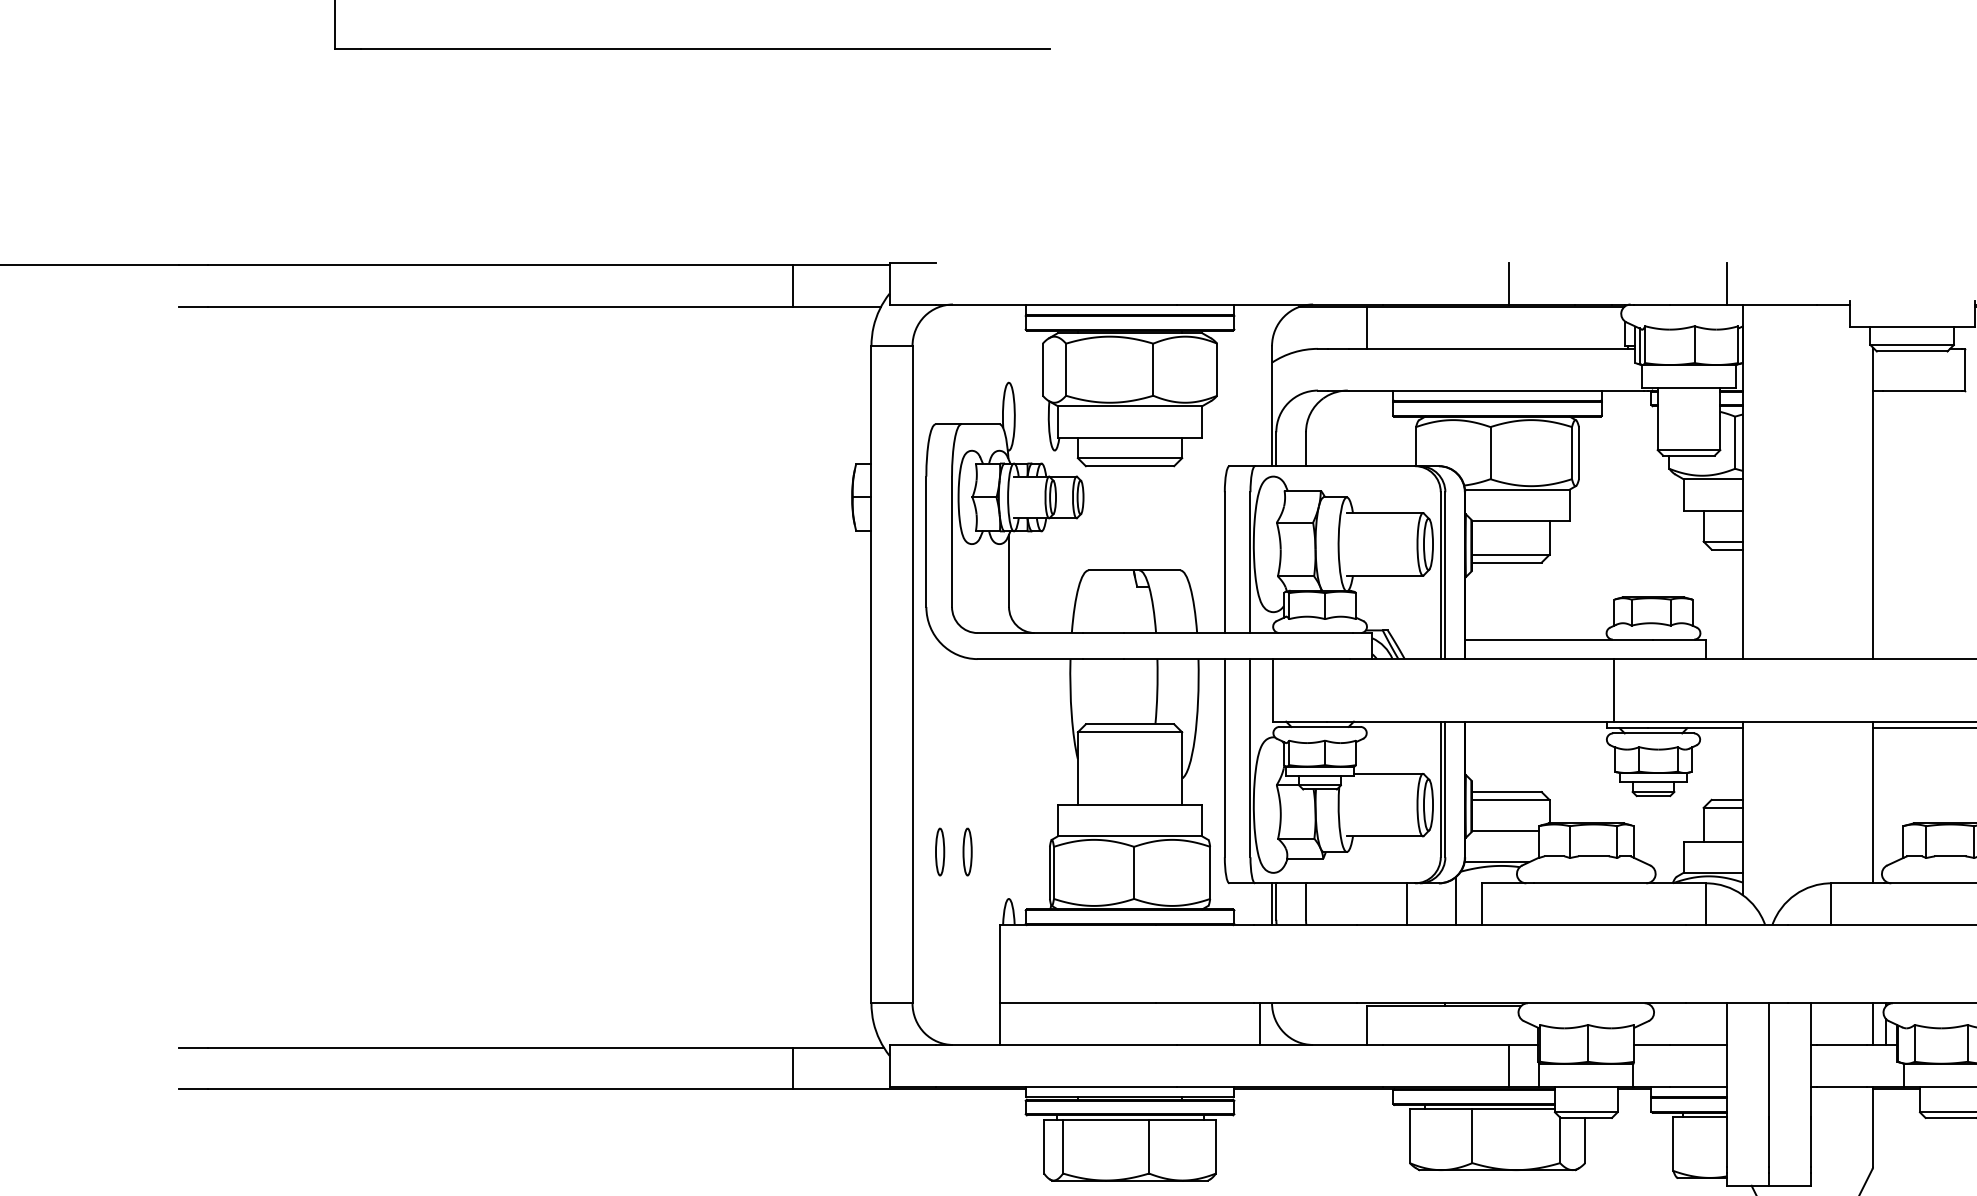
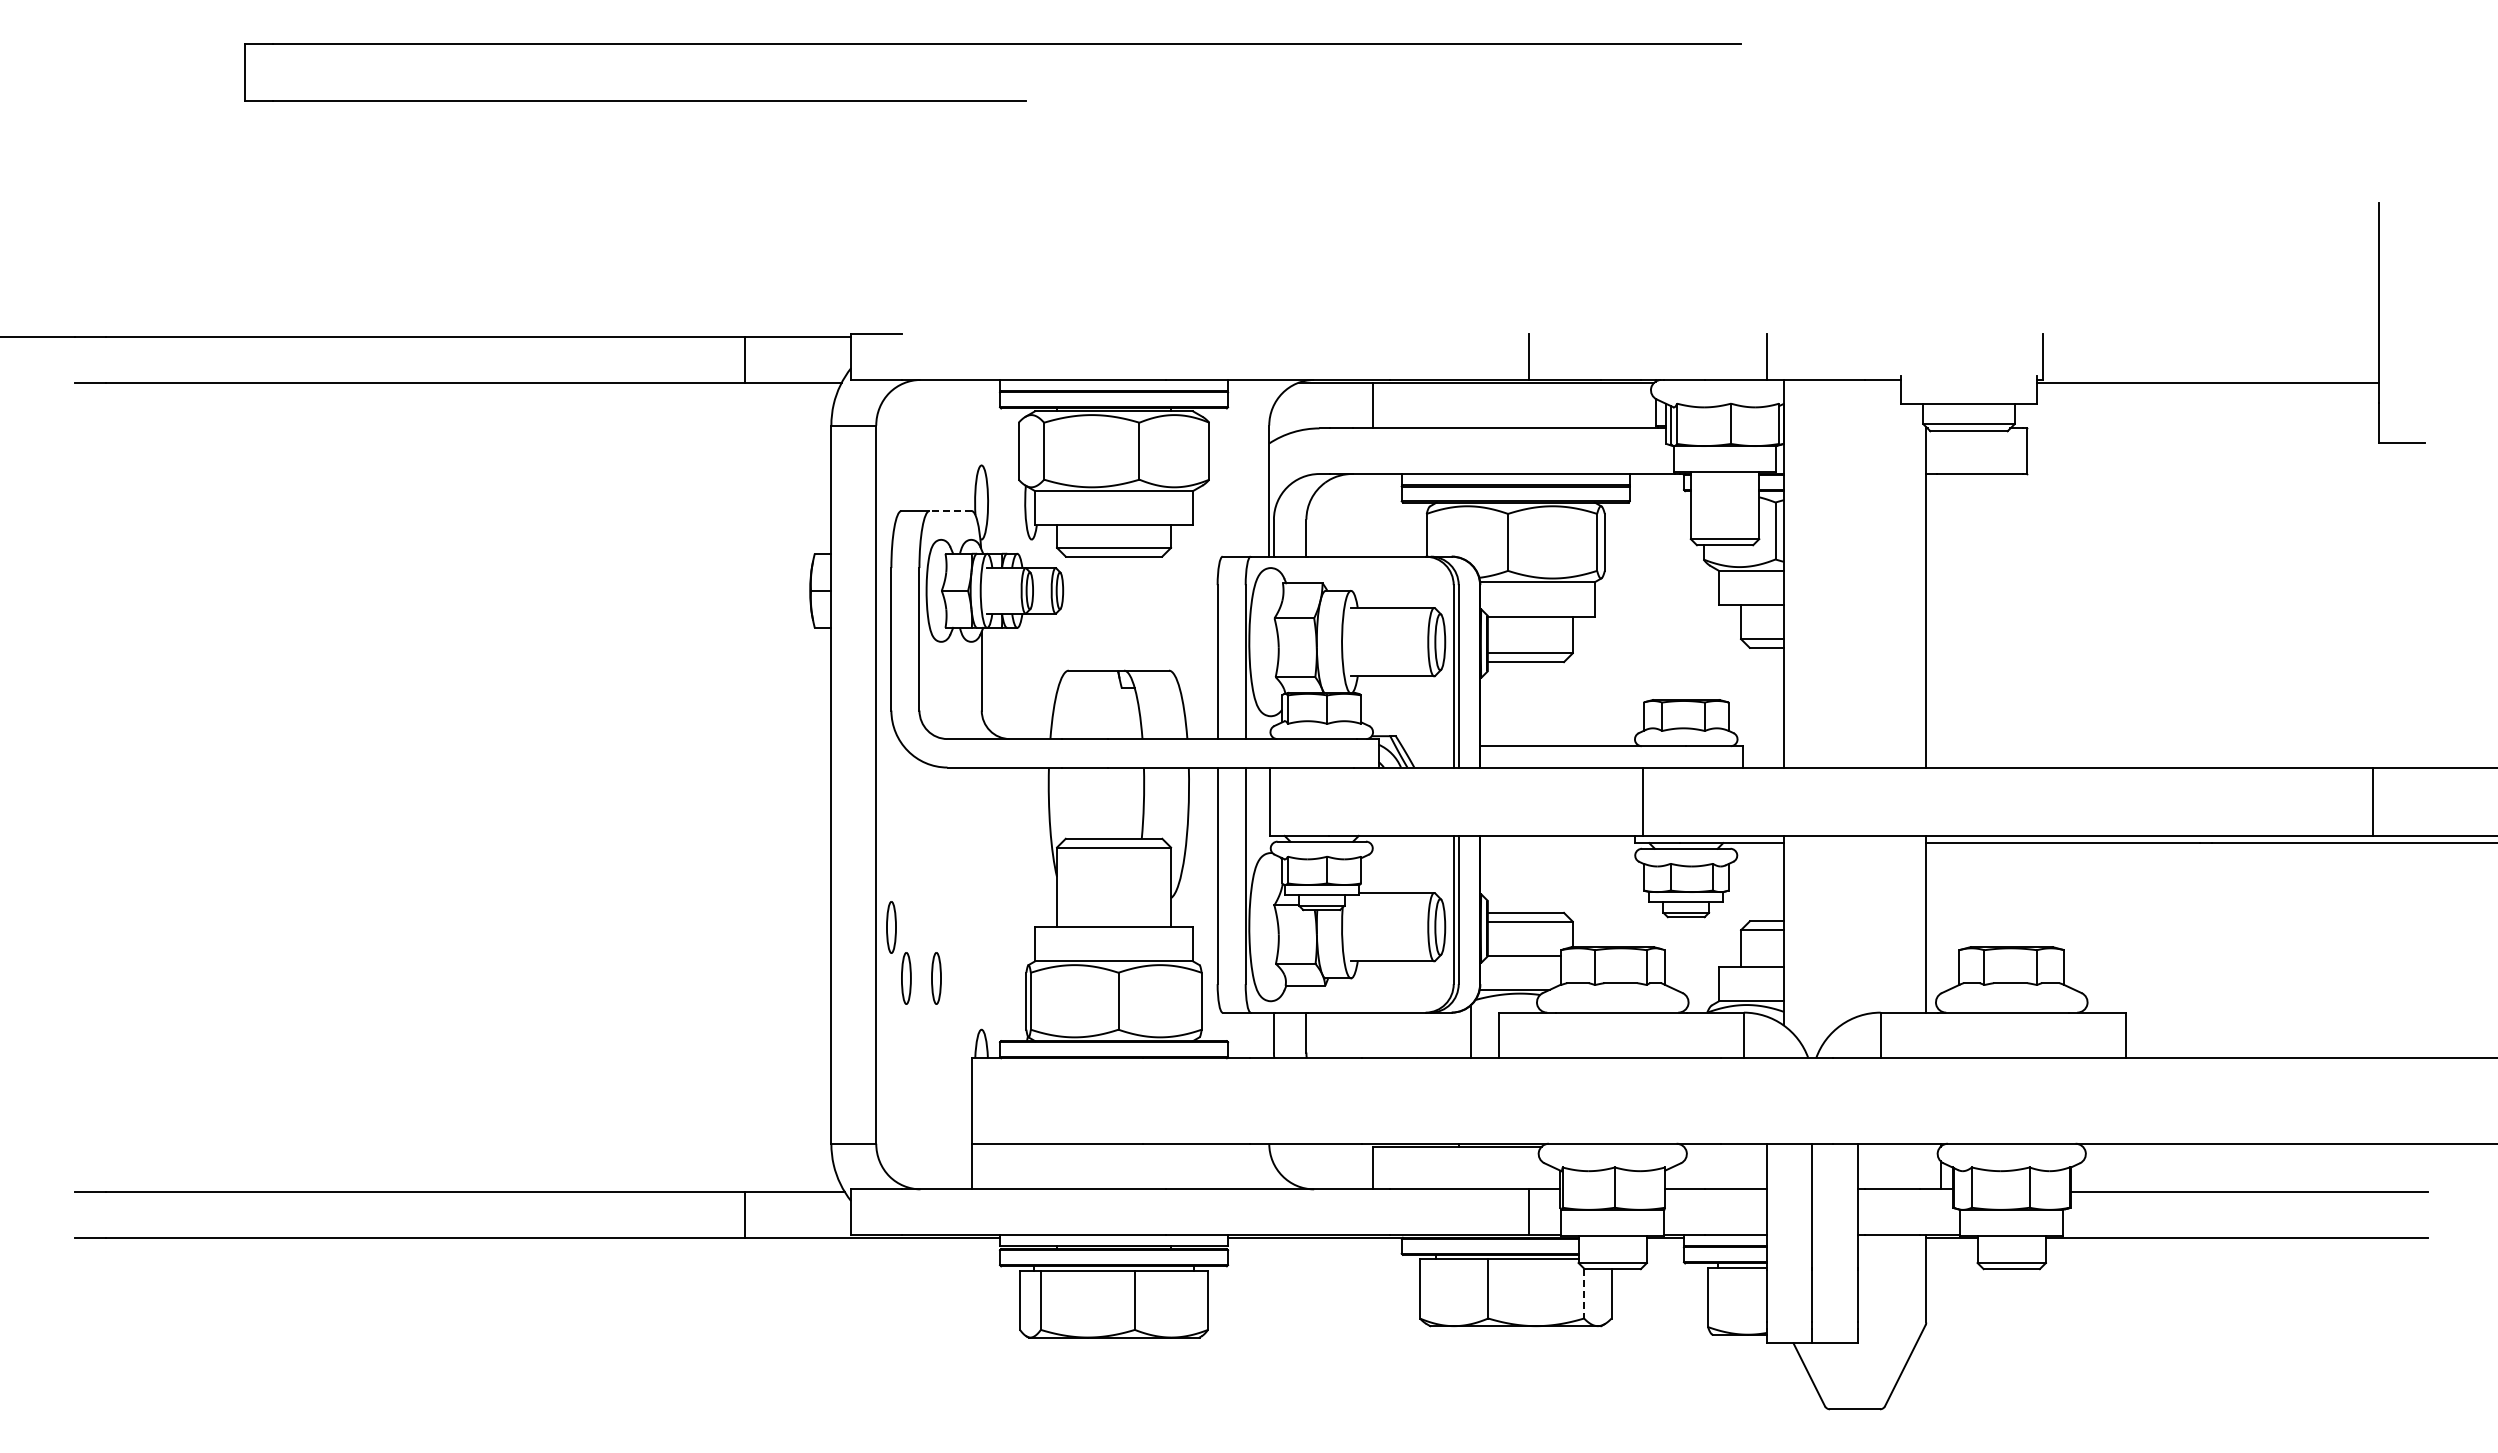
line: (980, 424) -> (950, 511), solid -> dashed
part: (926, 805) -> (891, 927), added
line: (1272, 904) -> (1269, 1035), removed
line: (1407, 904) -> (1417, 1035), removed
line: (1260, 1024) -> (1256, 1166), removed
line: (1873, 1024) -> (1926, 1166), removed
line: (1560, 1140) -> (1584, 1293), solid -> dashed

